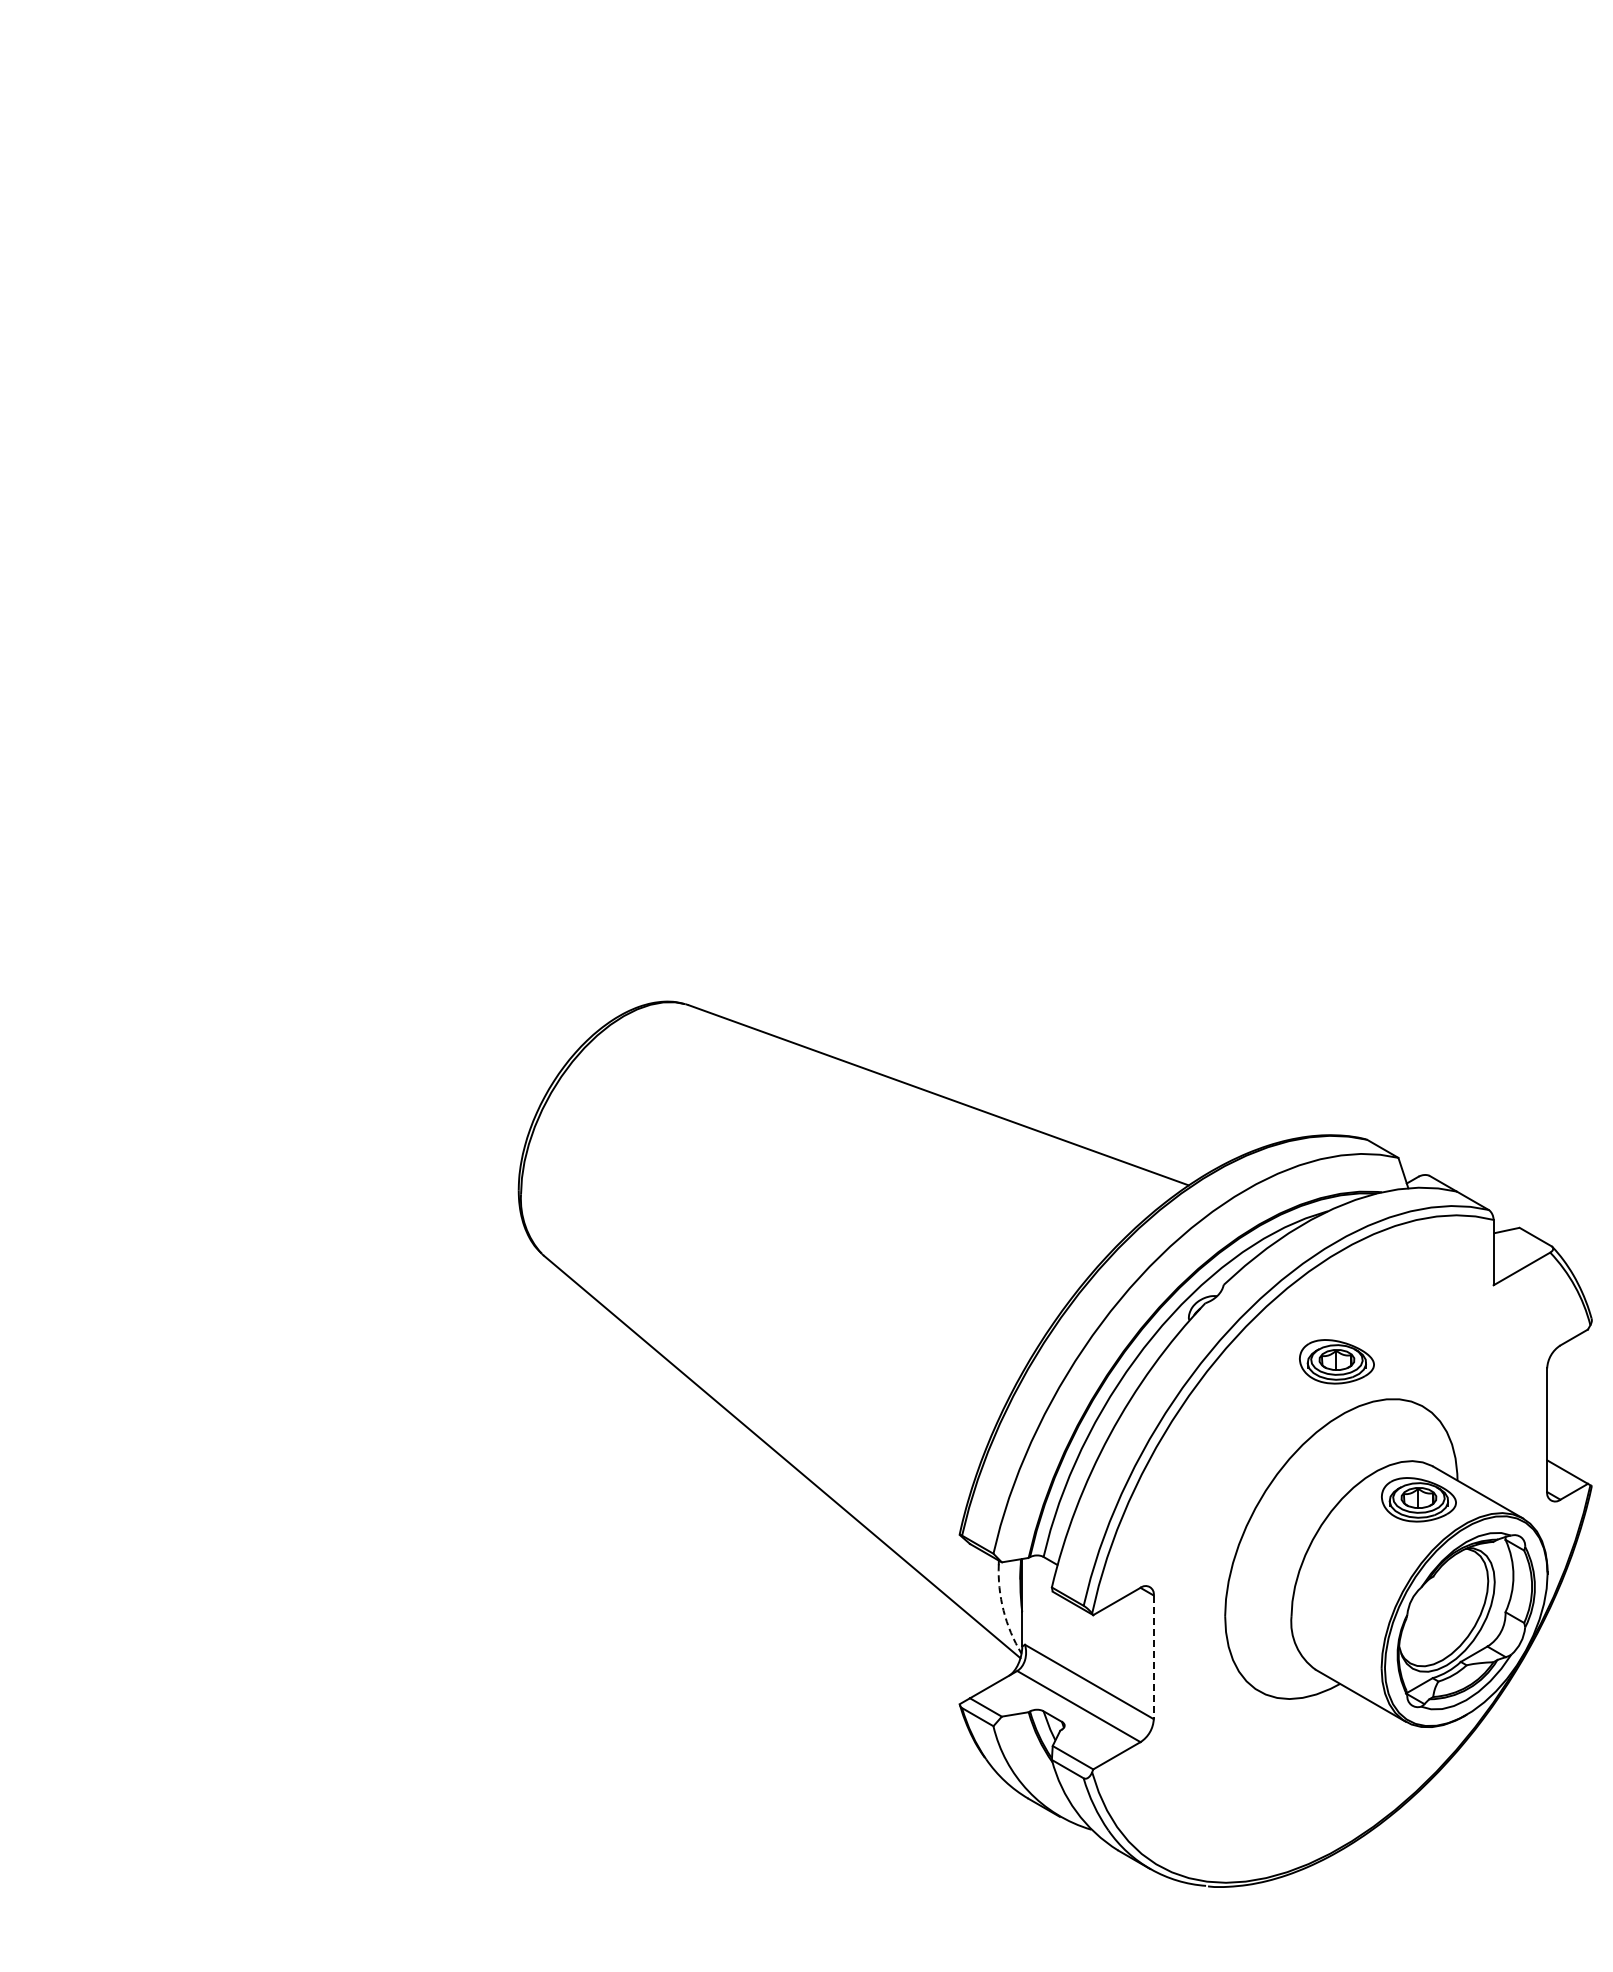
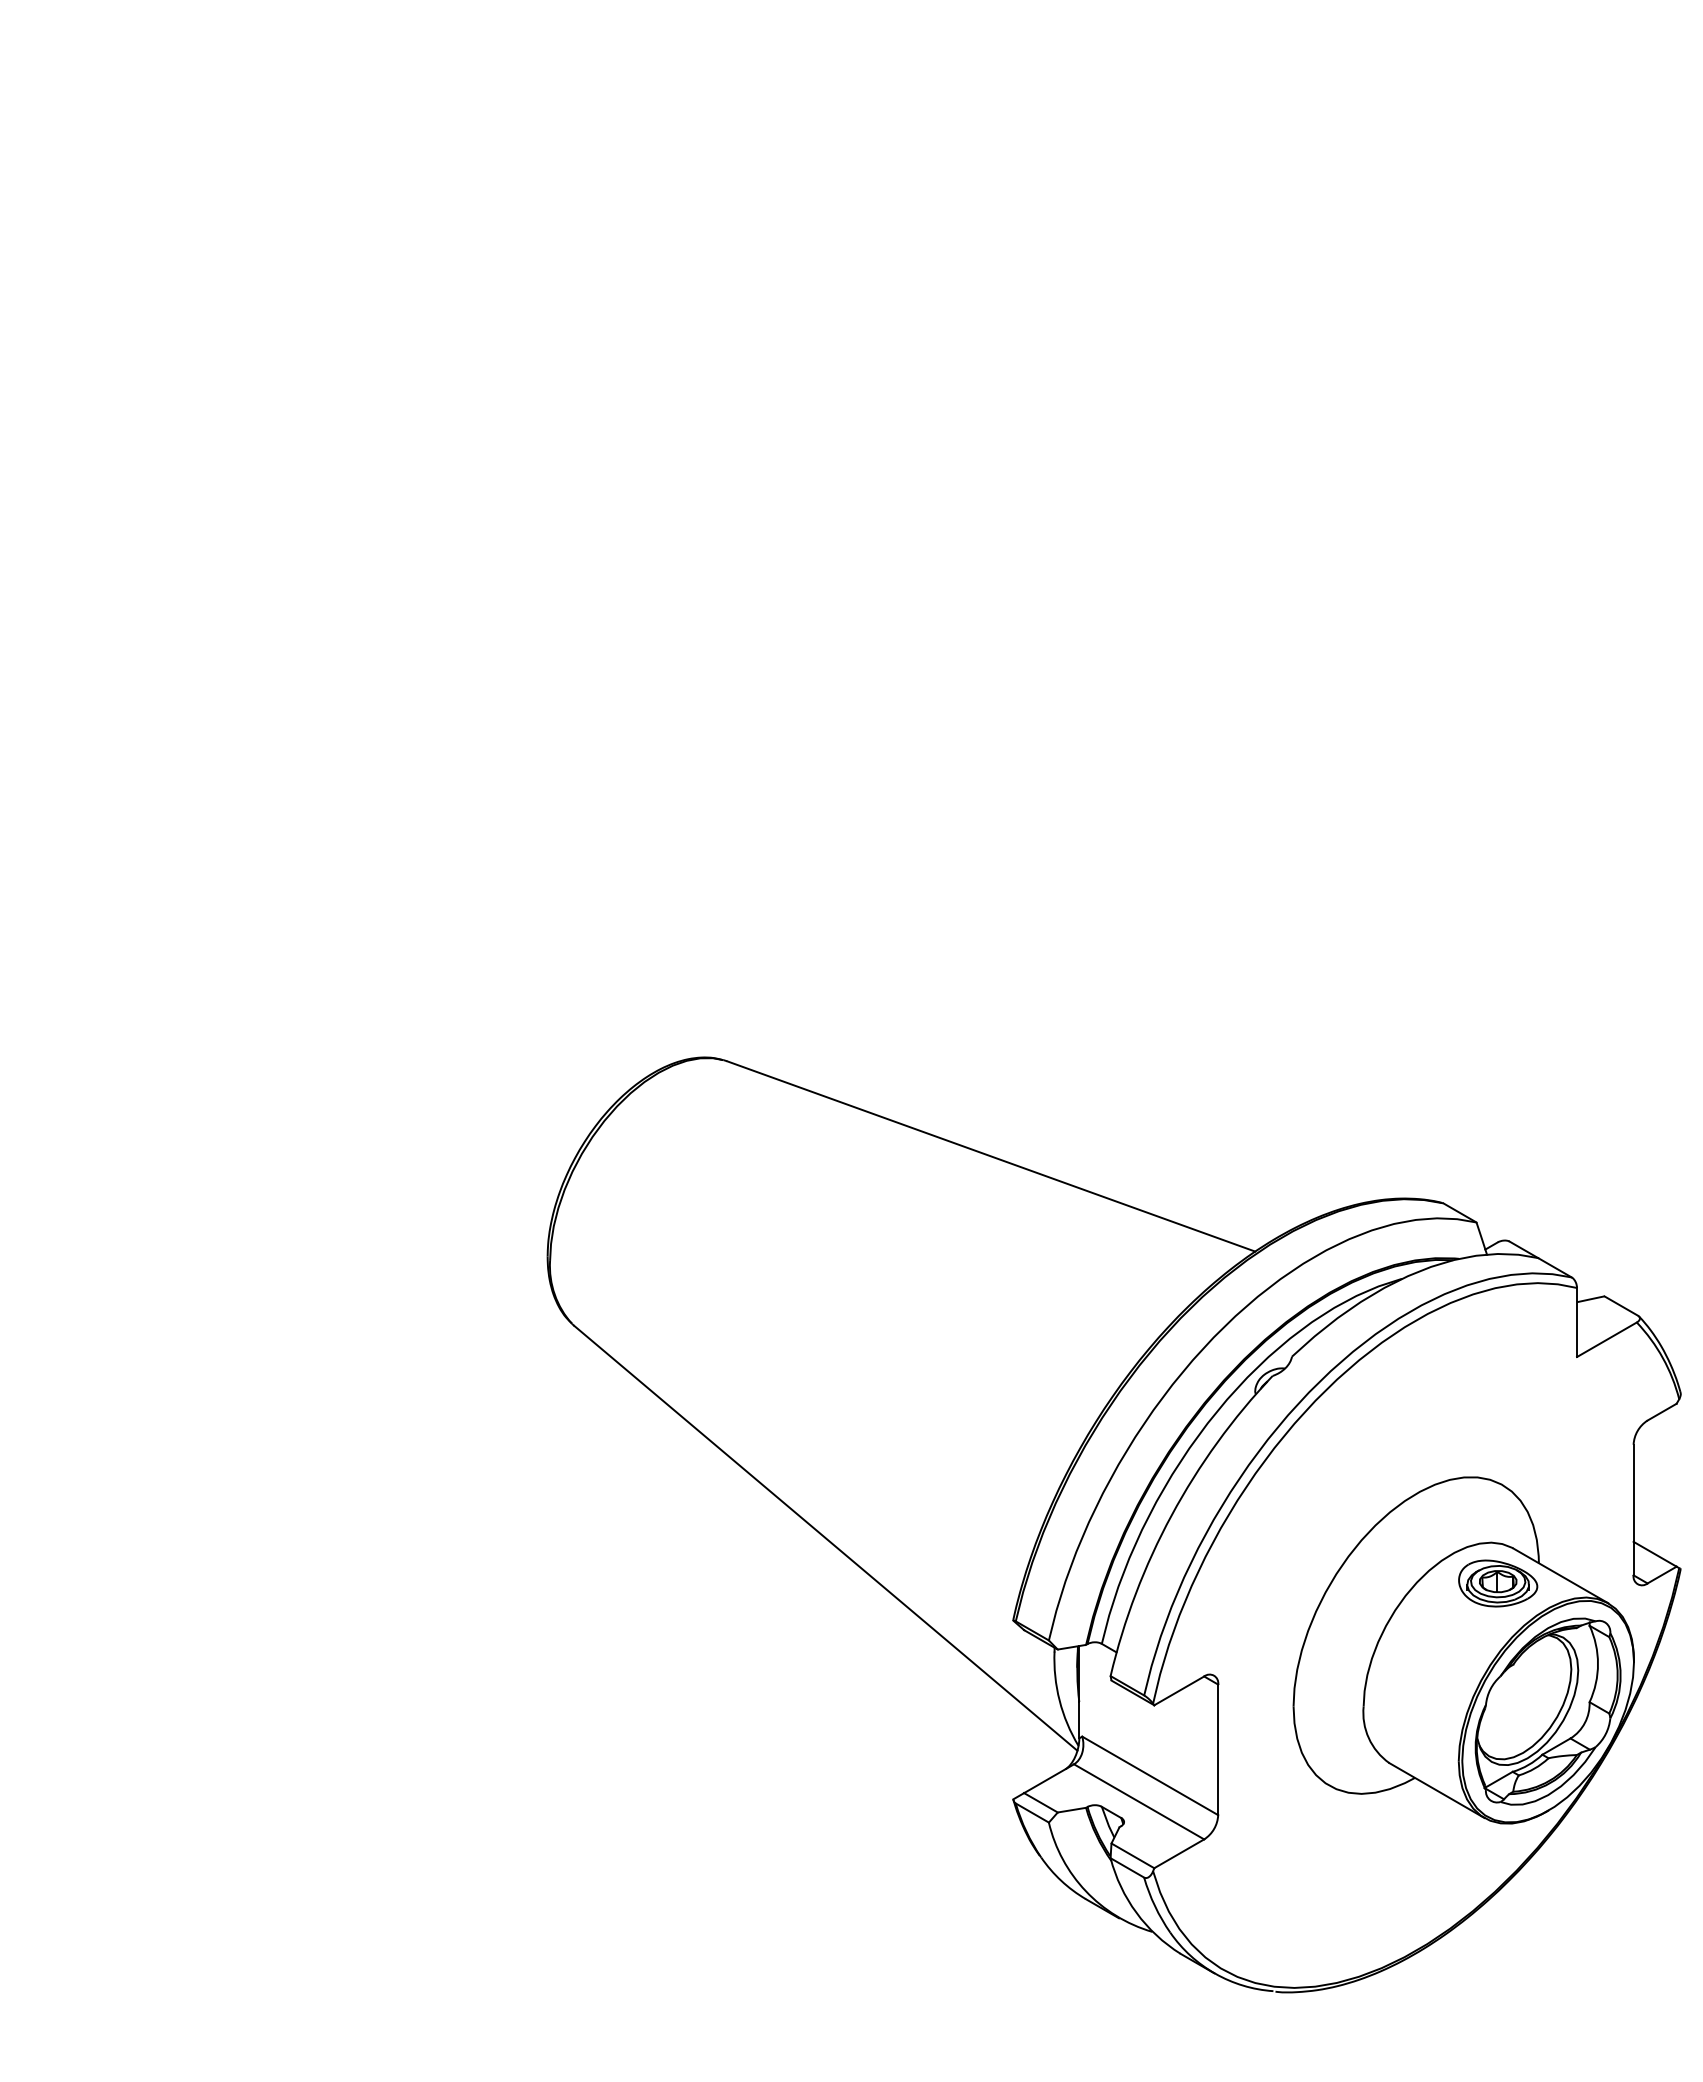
part: (1336, 1361) -> (1411, 1437), removed
arc: (1003, 1610) -> (1059, 1700), dashed -> solid
line: (1153, 1657) -> (1217, 1750), dashed -> solid

